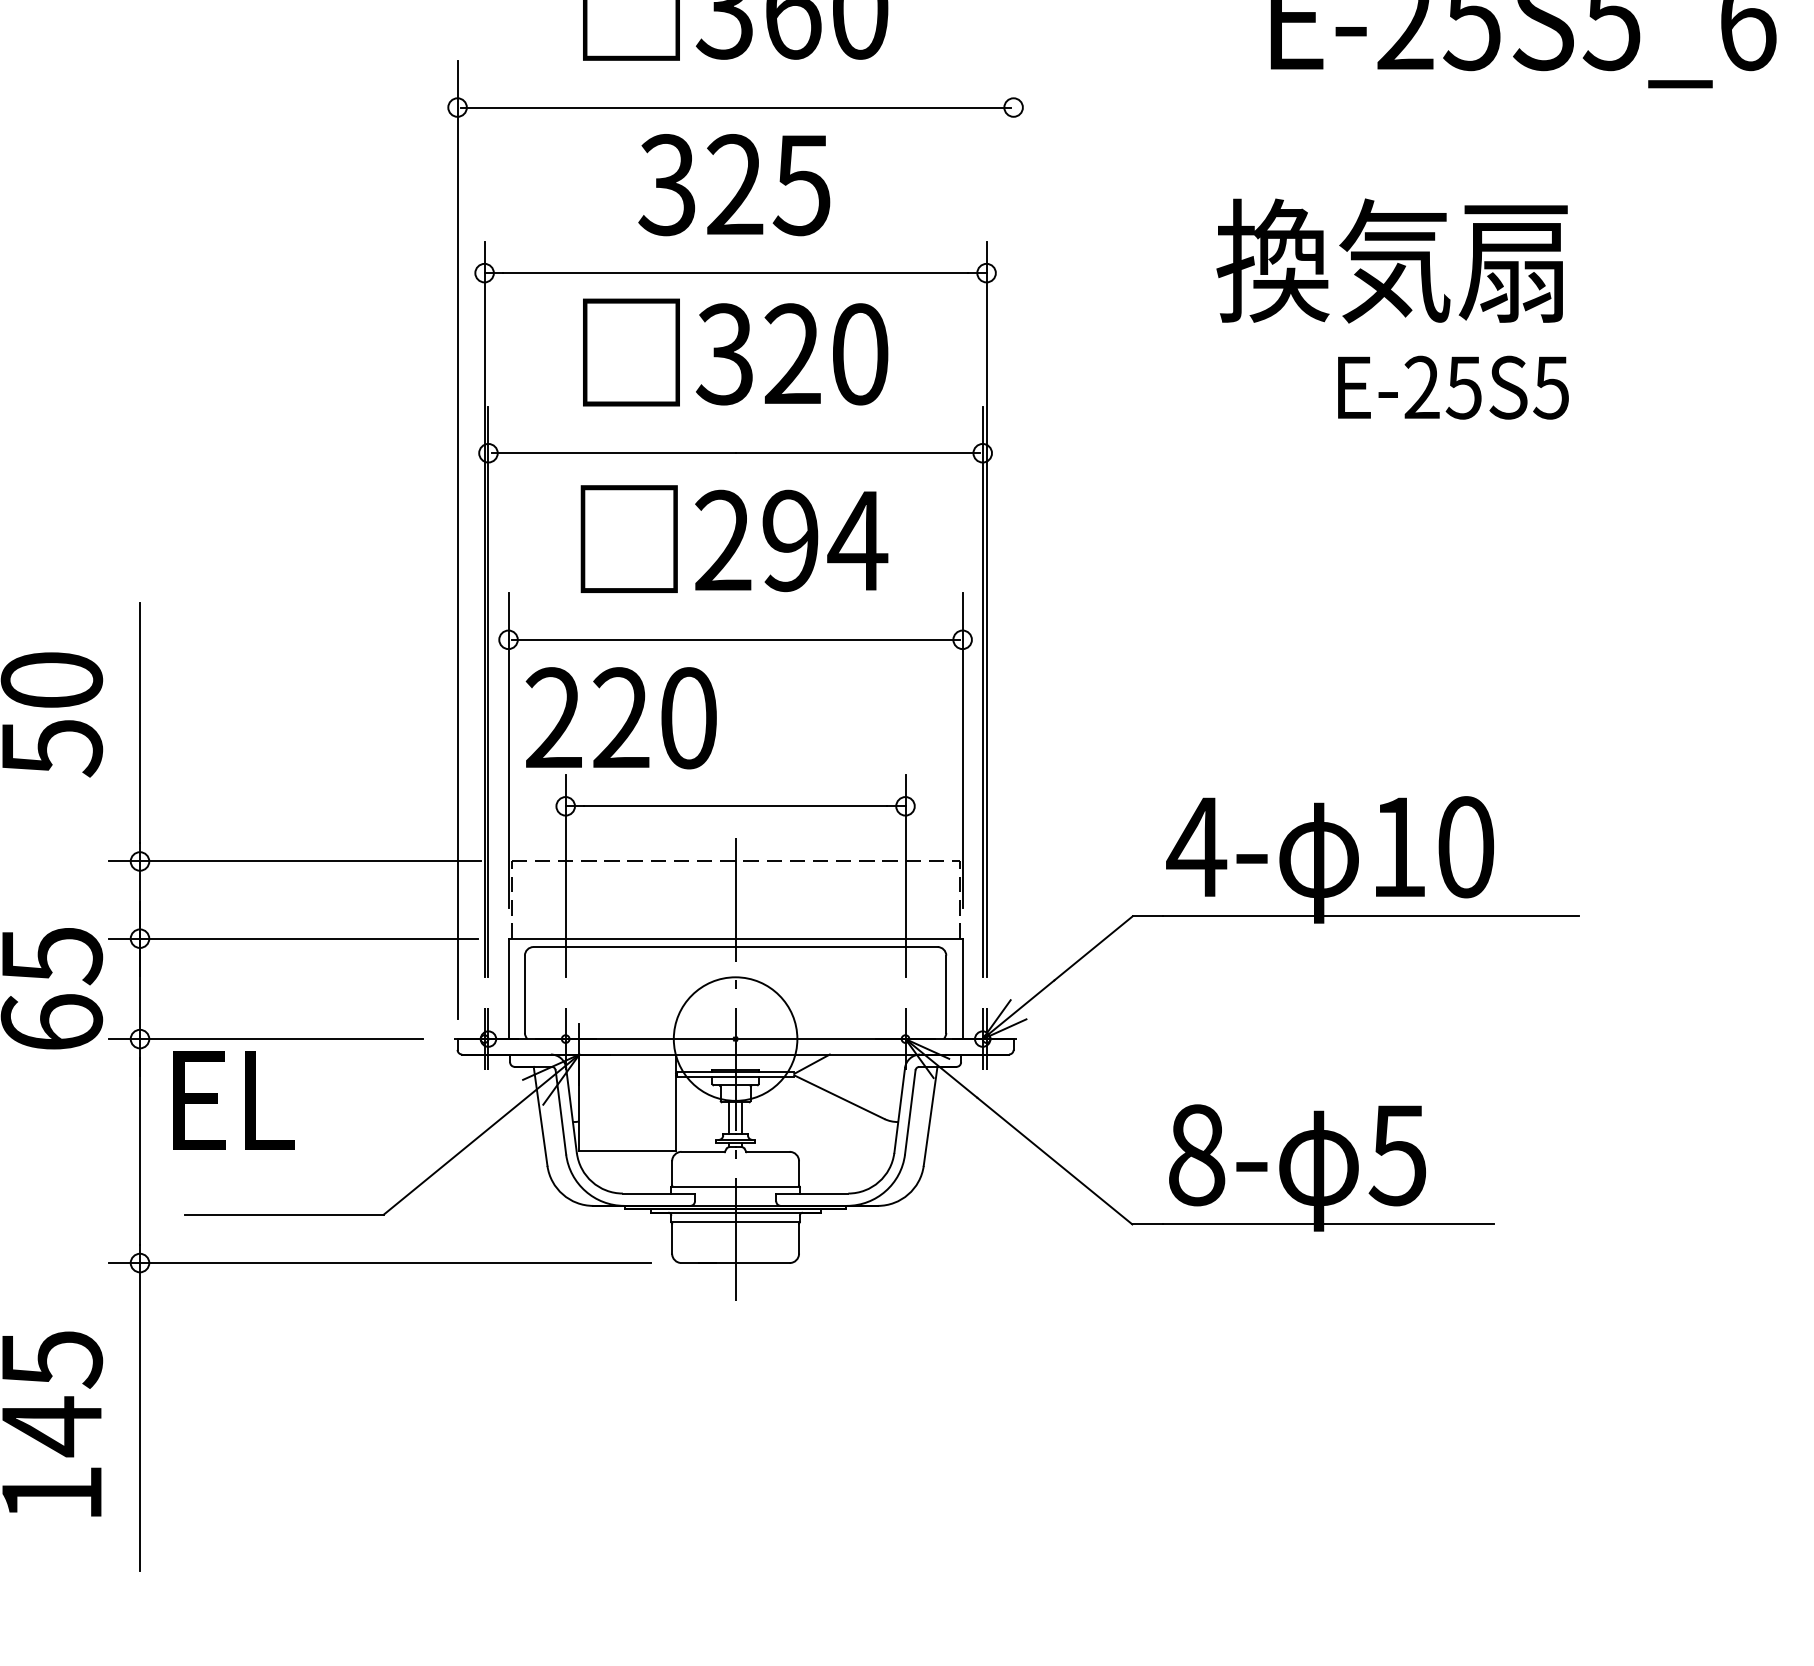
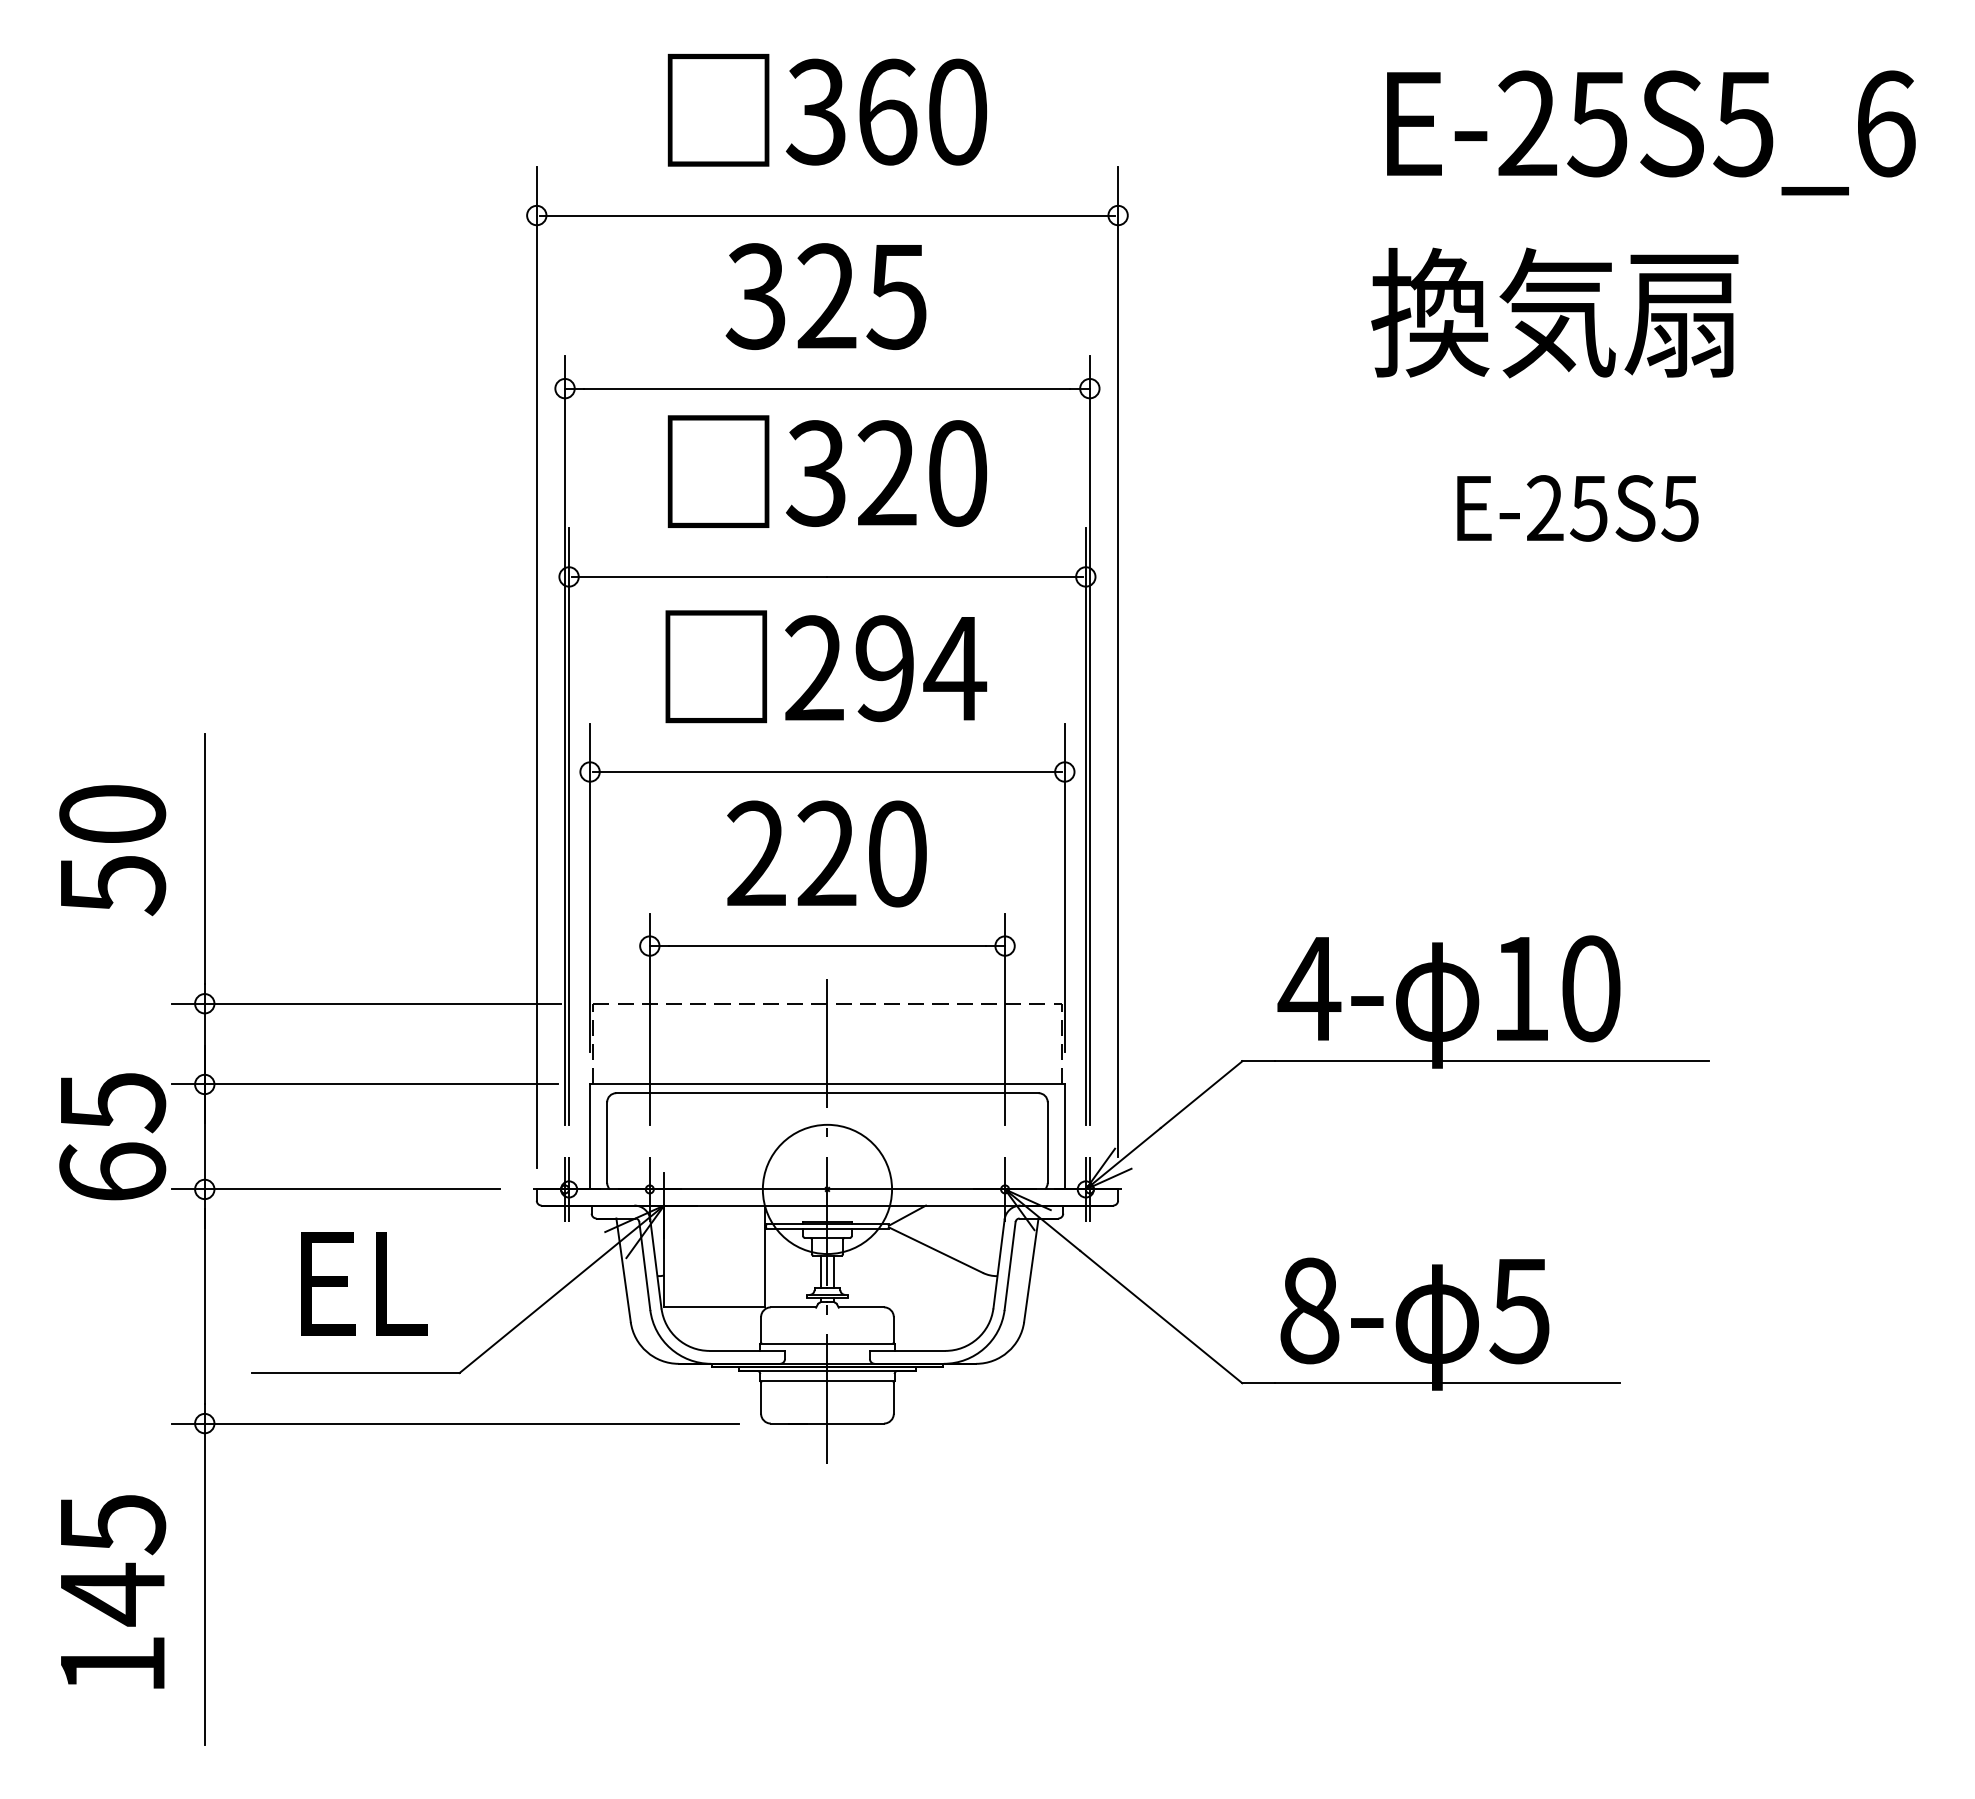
text: (1391, 260) -> (1554, 312), moved
line: (1013, 535) -> (1118, 662), added
text: (620, 717) -> (826, 853), moved
text: (234, 1100) -> (364, 1283), moved

